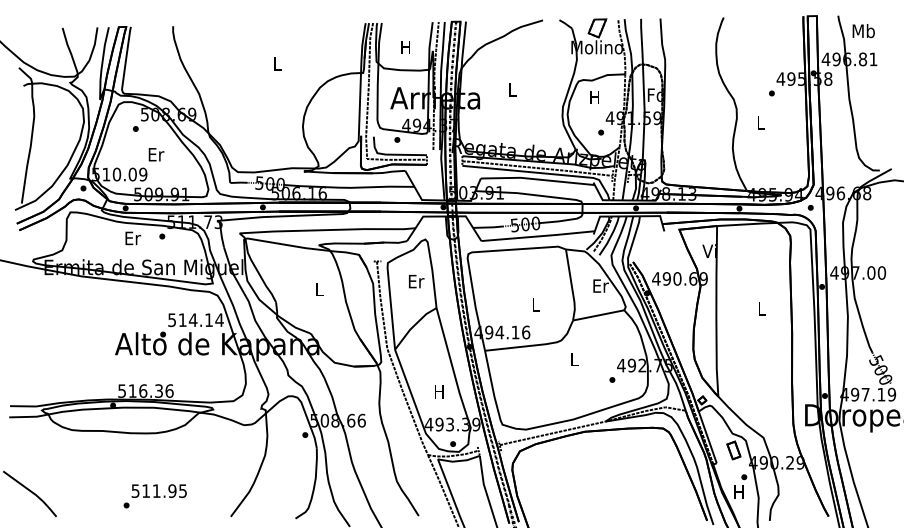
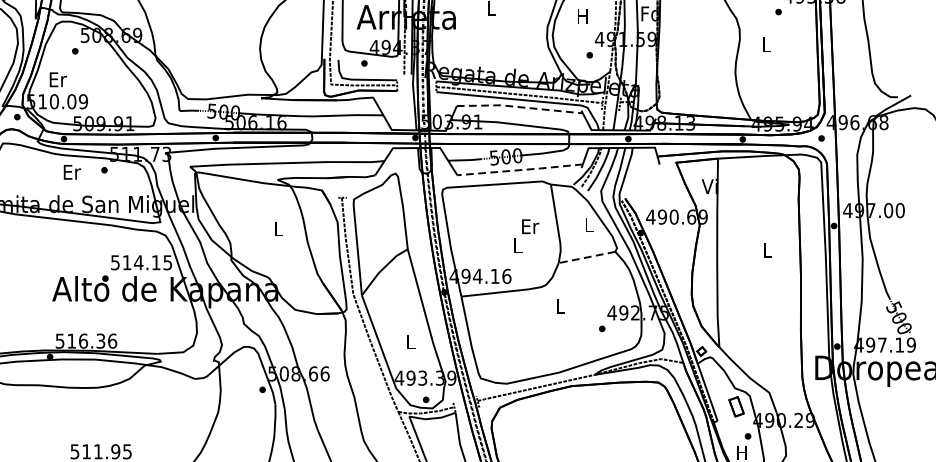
text: (156, 154) -> (58, 79), moved
line: (537, 179) -> (519, 107), solid -> dashed
line: (538, 236) -> (520, 170), solid -> dashed
text: (416, 281) -> (530, 226), moved
text: (600, 285) -> (589, 224), Er -> L
line: (598, 315) -> (586, 257), solid -> dashed
text: (219, 320) -> (167, 263), 514.14 -> 514.15
text: (439, 391) -> (411, 341), H -> L

